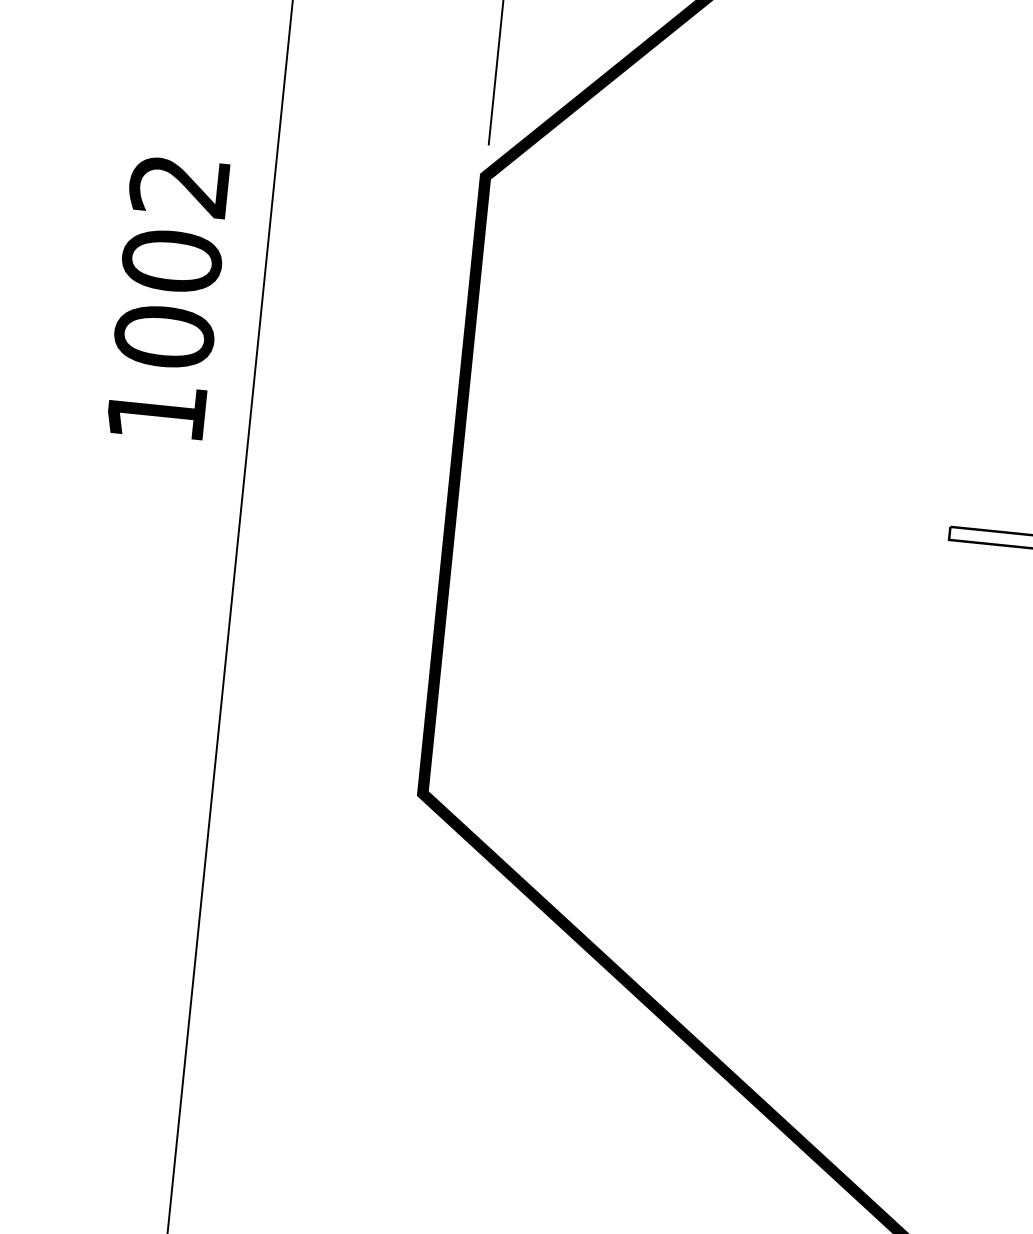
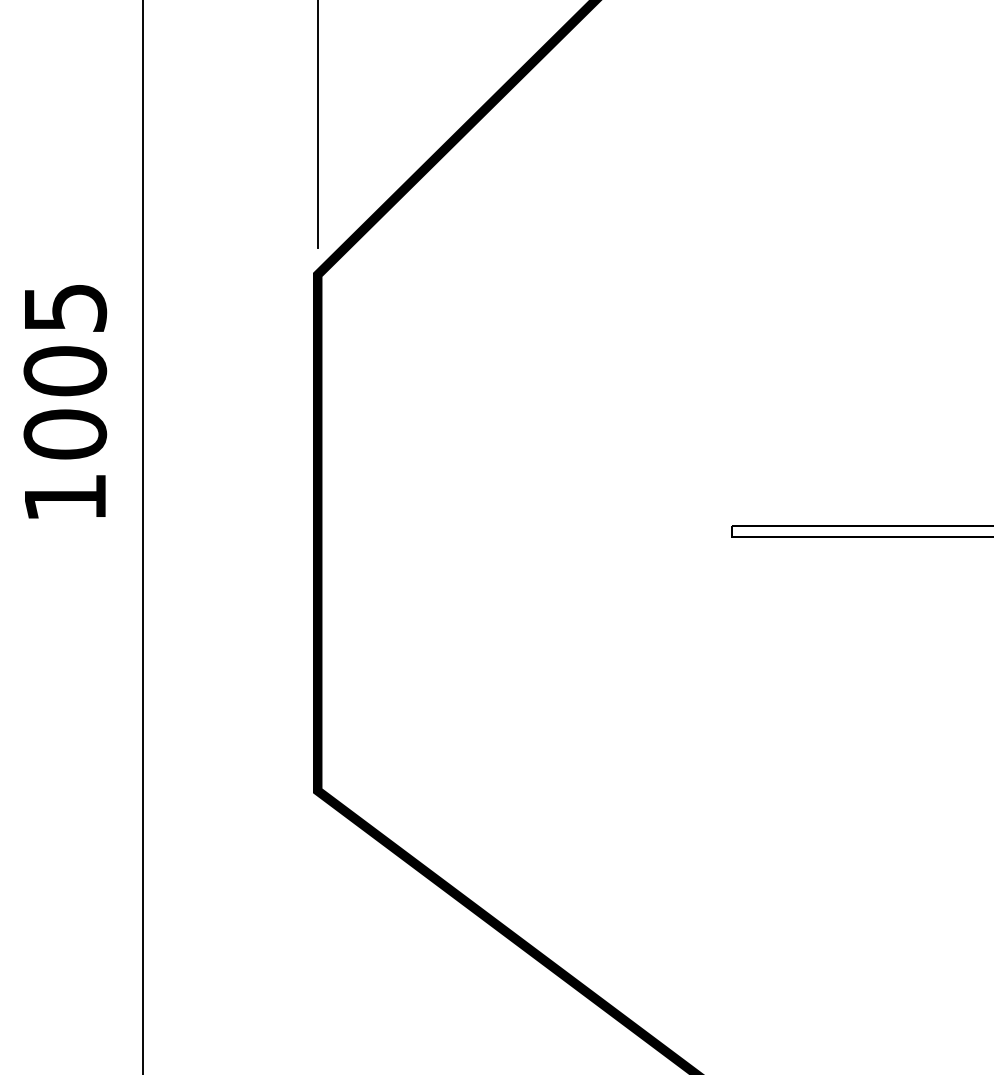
text: (179, 186) -> (65, 308), 1002 -> 1005

